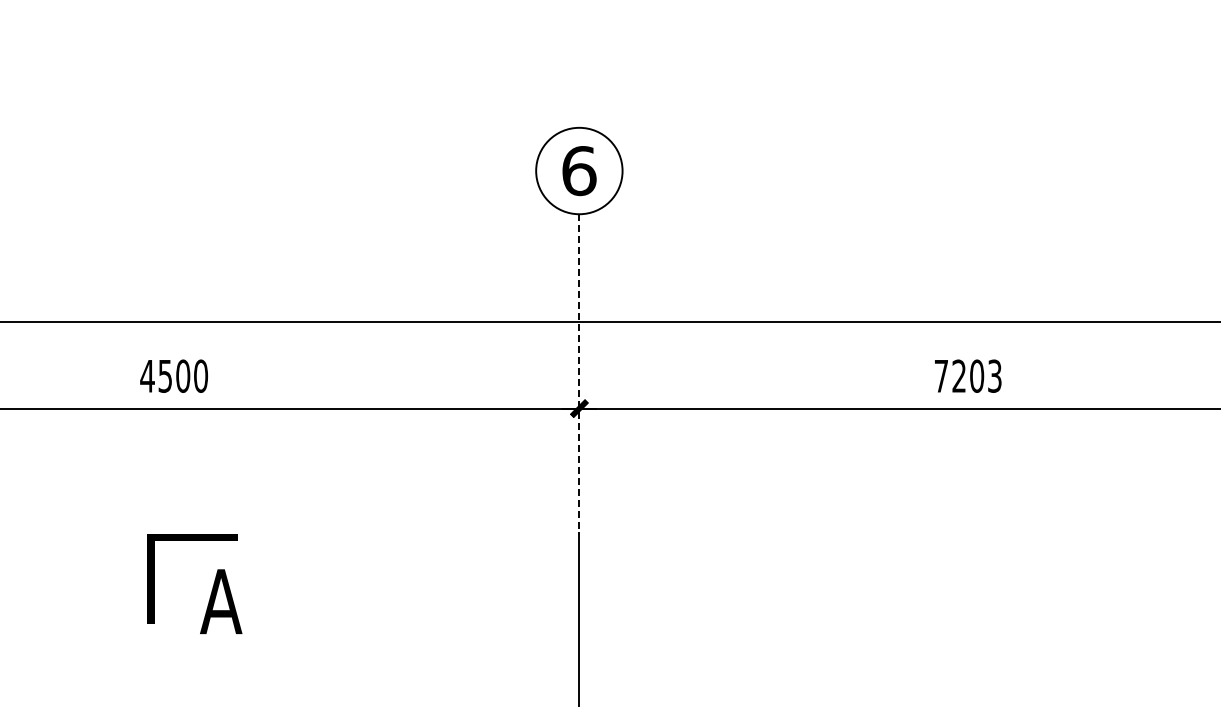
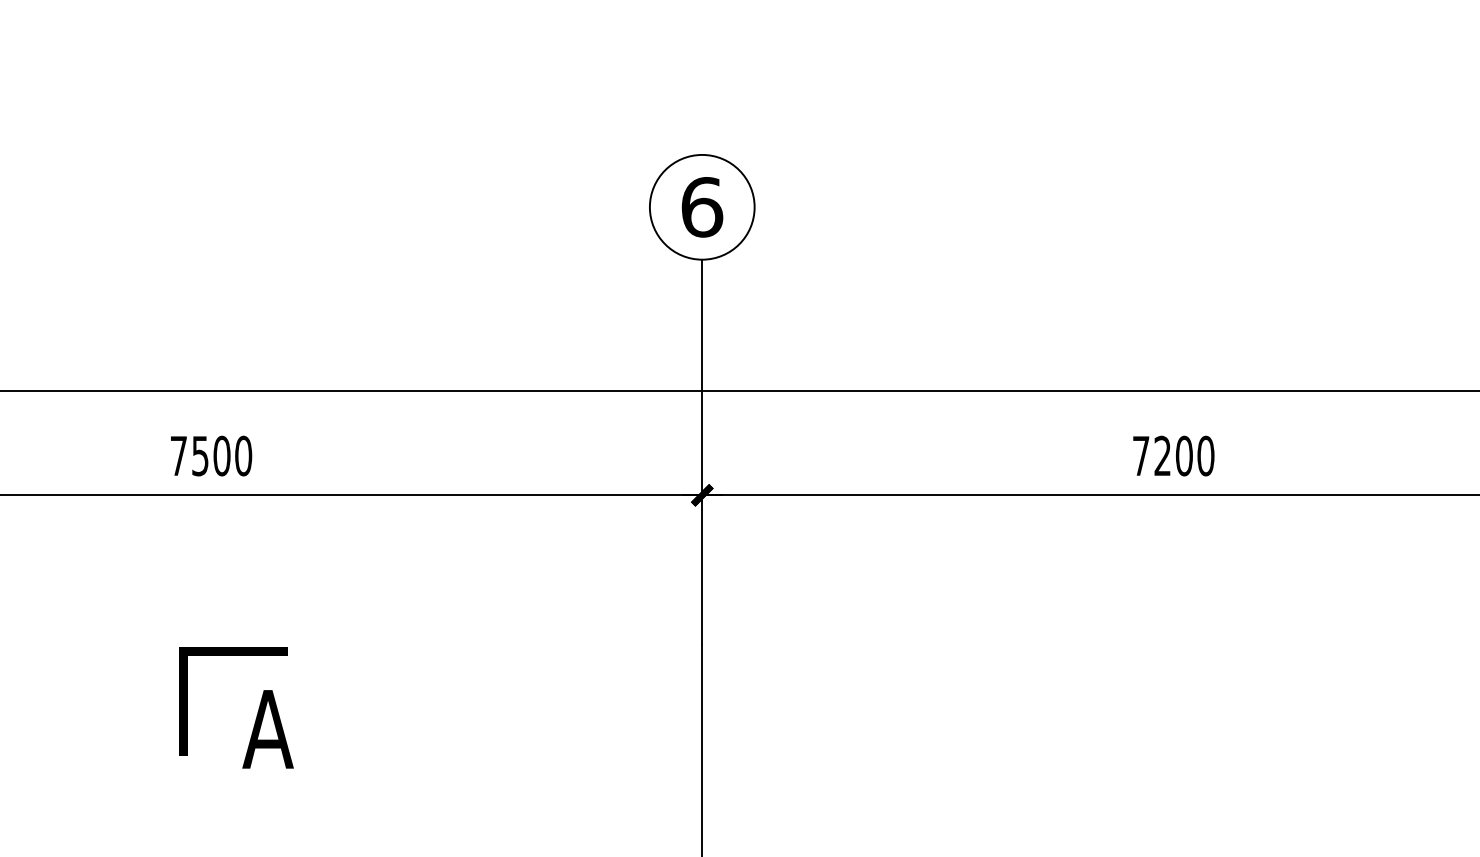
line: (579, 372) -> (702, 451), dashed -> solid
text: (994, 375) -> (1205, 455), 7203 -> 7200
text: (147, 376) -> (178, 456), 4500 -> 7500

